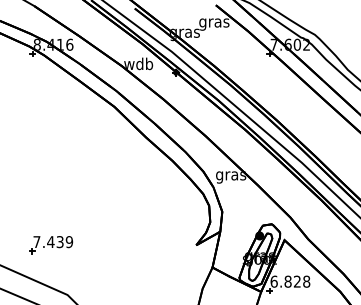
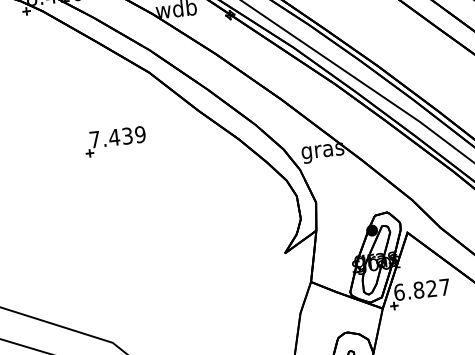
part: (51, 245) -> (115, 142), moved
text: (306, 281) -> (444, 287), 6.828 -> 6.827

